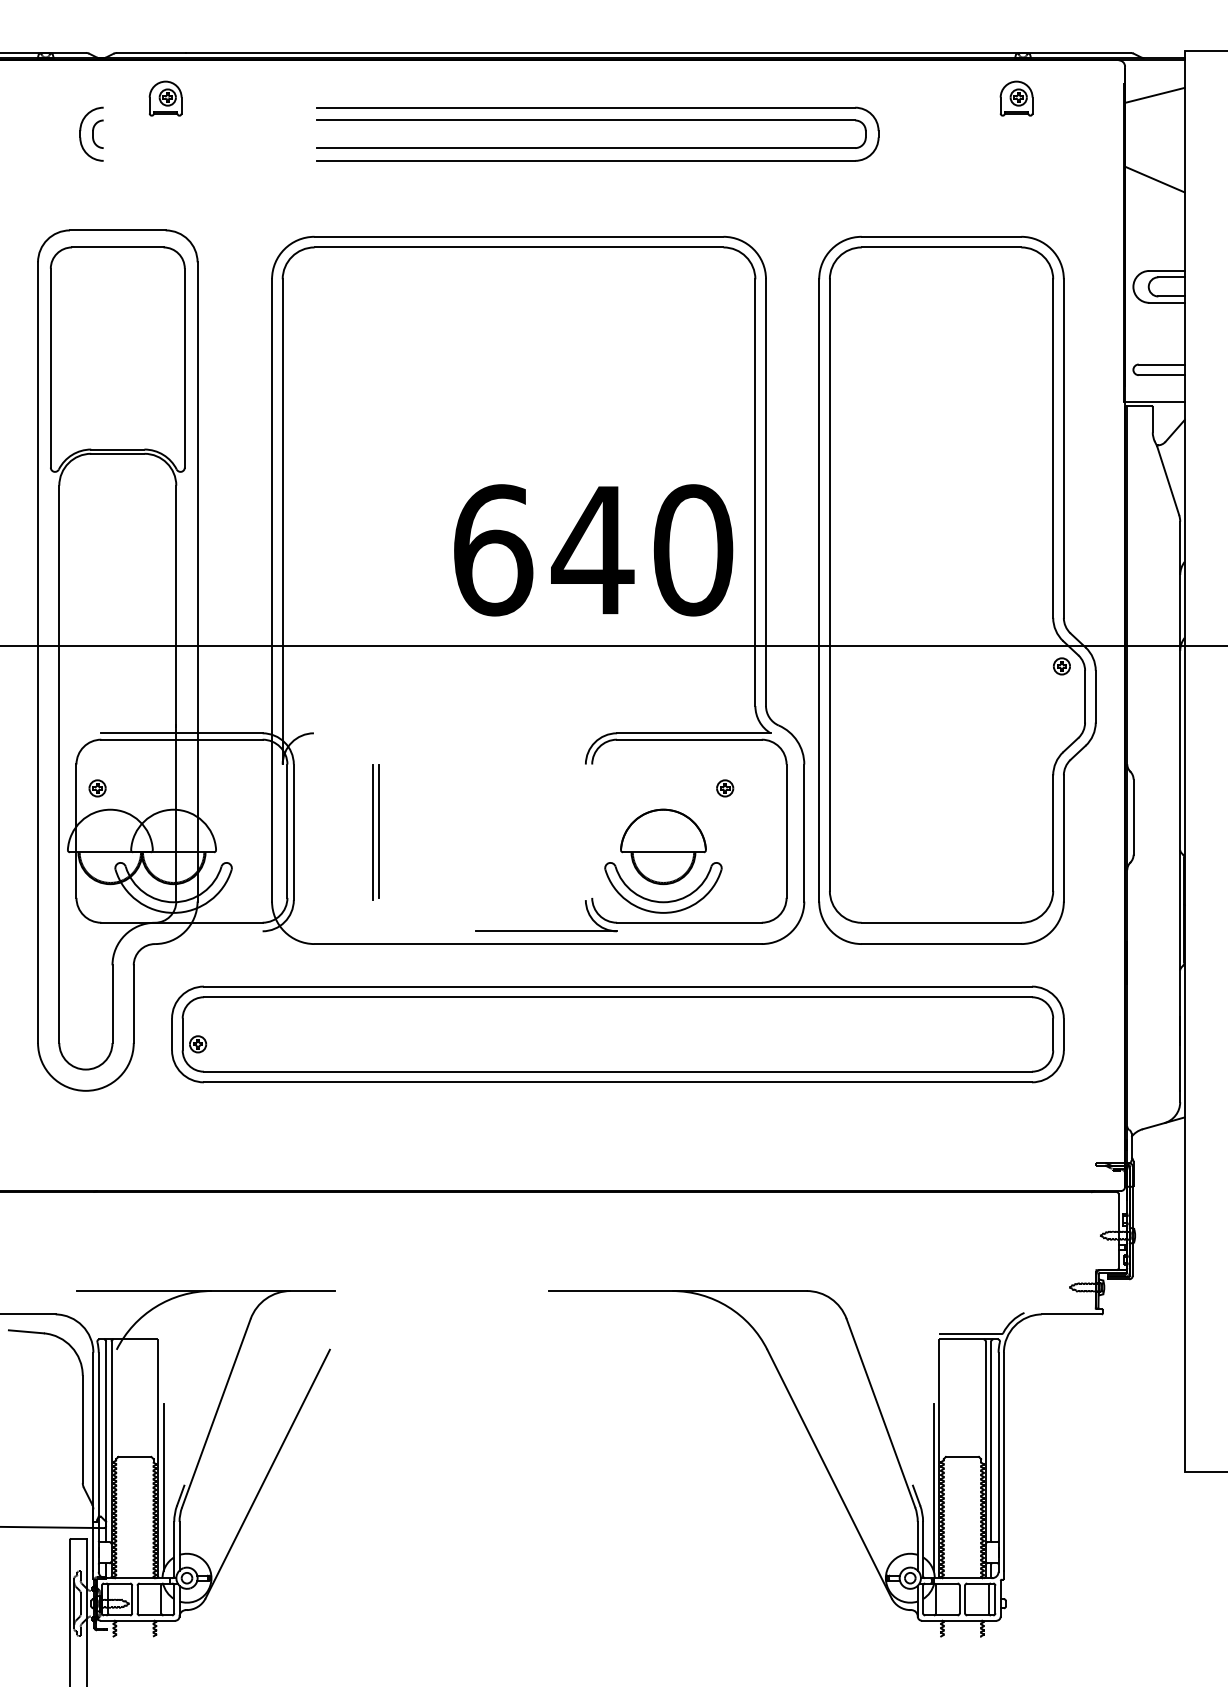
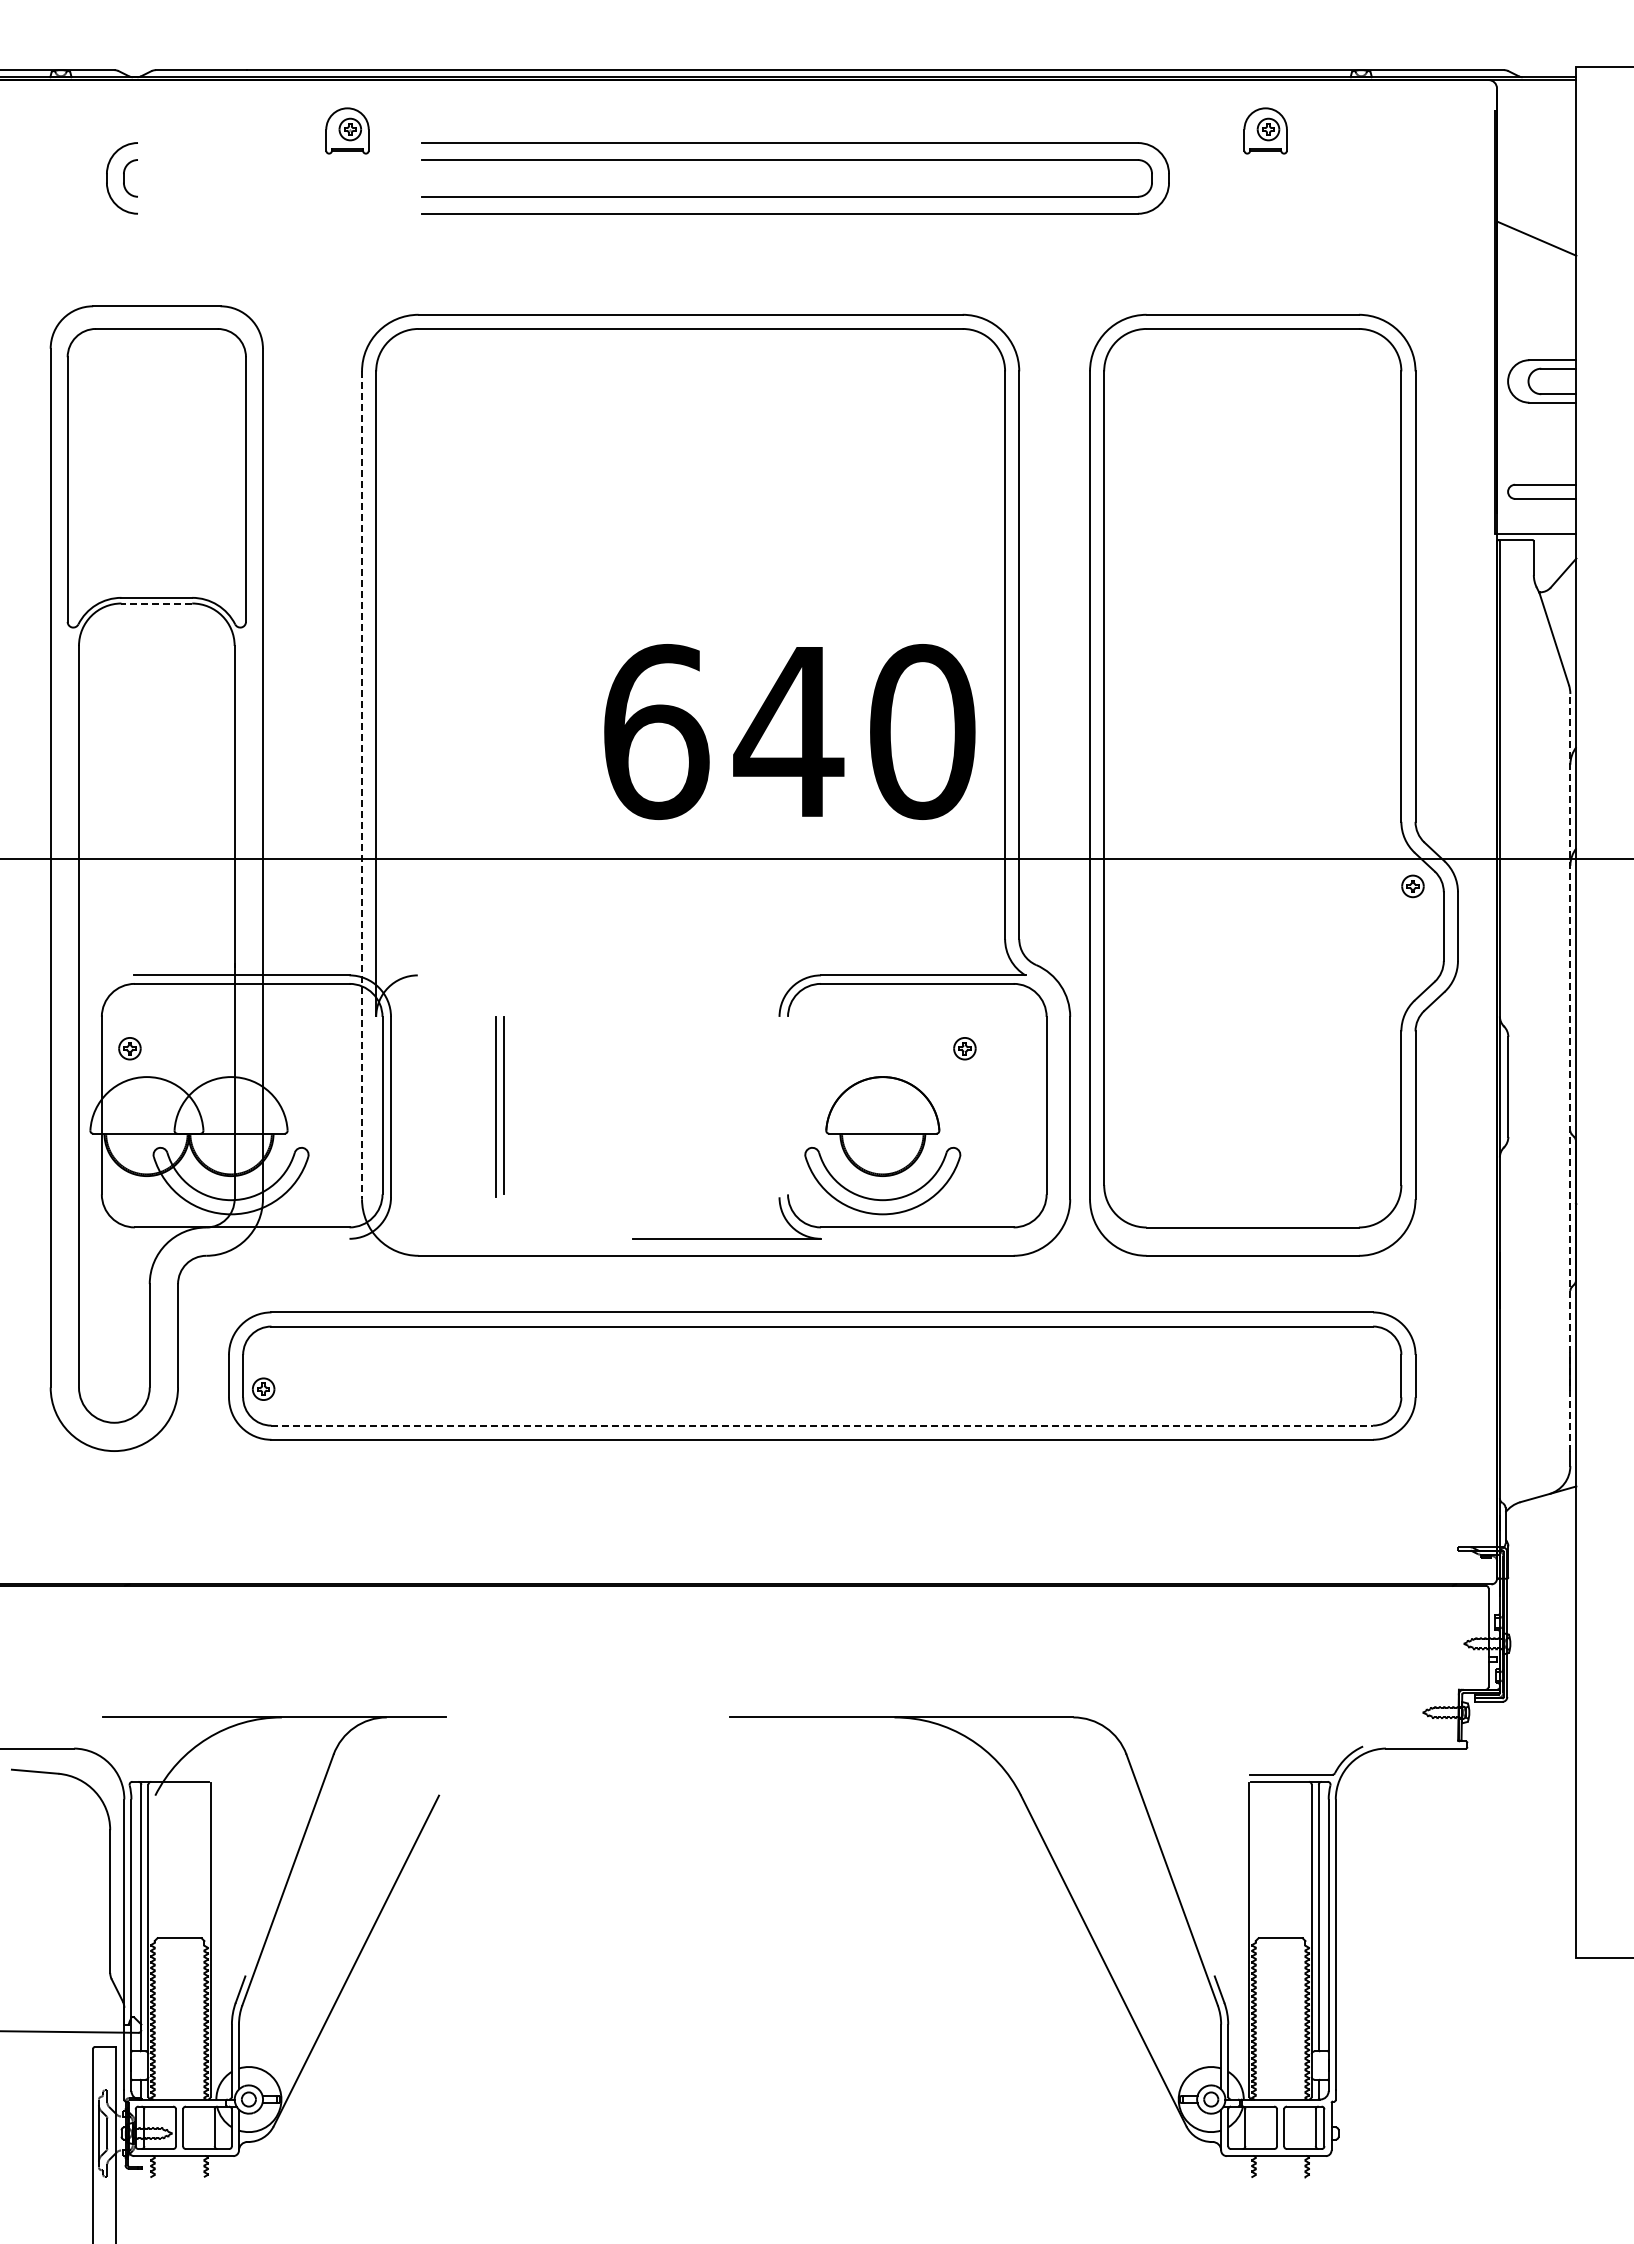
line: (1154, 95) -> (1536, 126), removed
part: (165, 98) -> (347, 130), moved
part: (1016, 98) -> (1265, 130), moved
line: (117, 453) -> (156, 603), solid -> dashed
line: (272, 590) -> (362, 785), solid -> dashed
line: (1180, 806) -> (1570, 1072), solid -> dashed
line: (618, 1071) -> (822, 1425), solid -> dashed
line: (163, 1487) -> (217, 1978), removed
line: (933, 1487) -> (1242, 1978), removed

